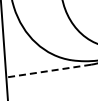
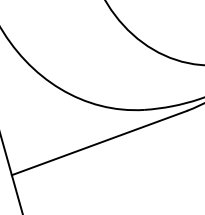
line: (48, 71) -> (99, 144), dashed -> solid

